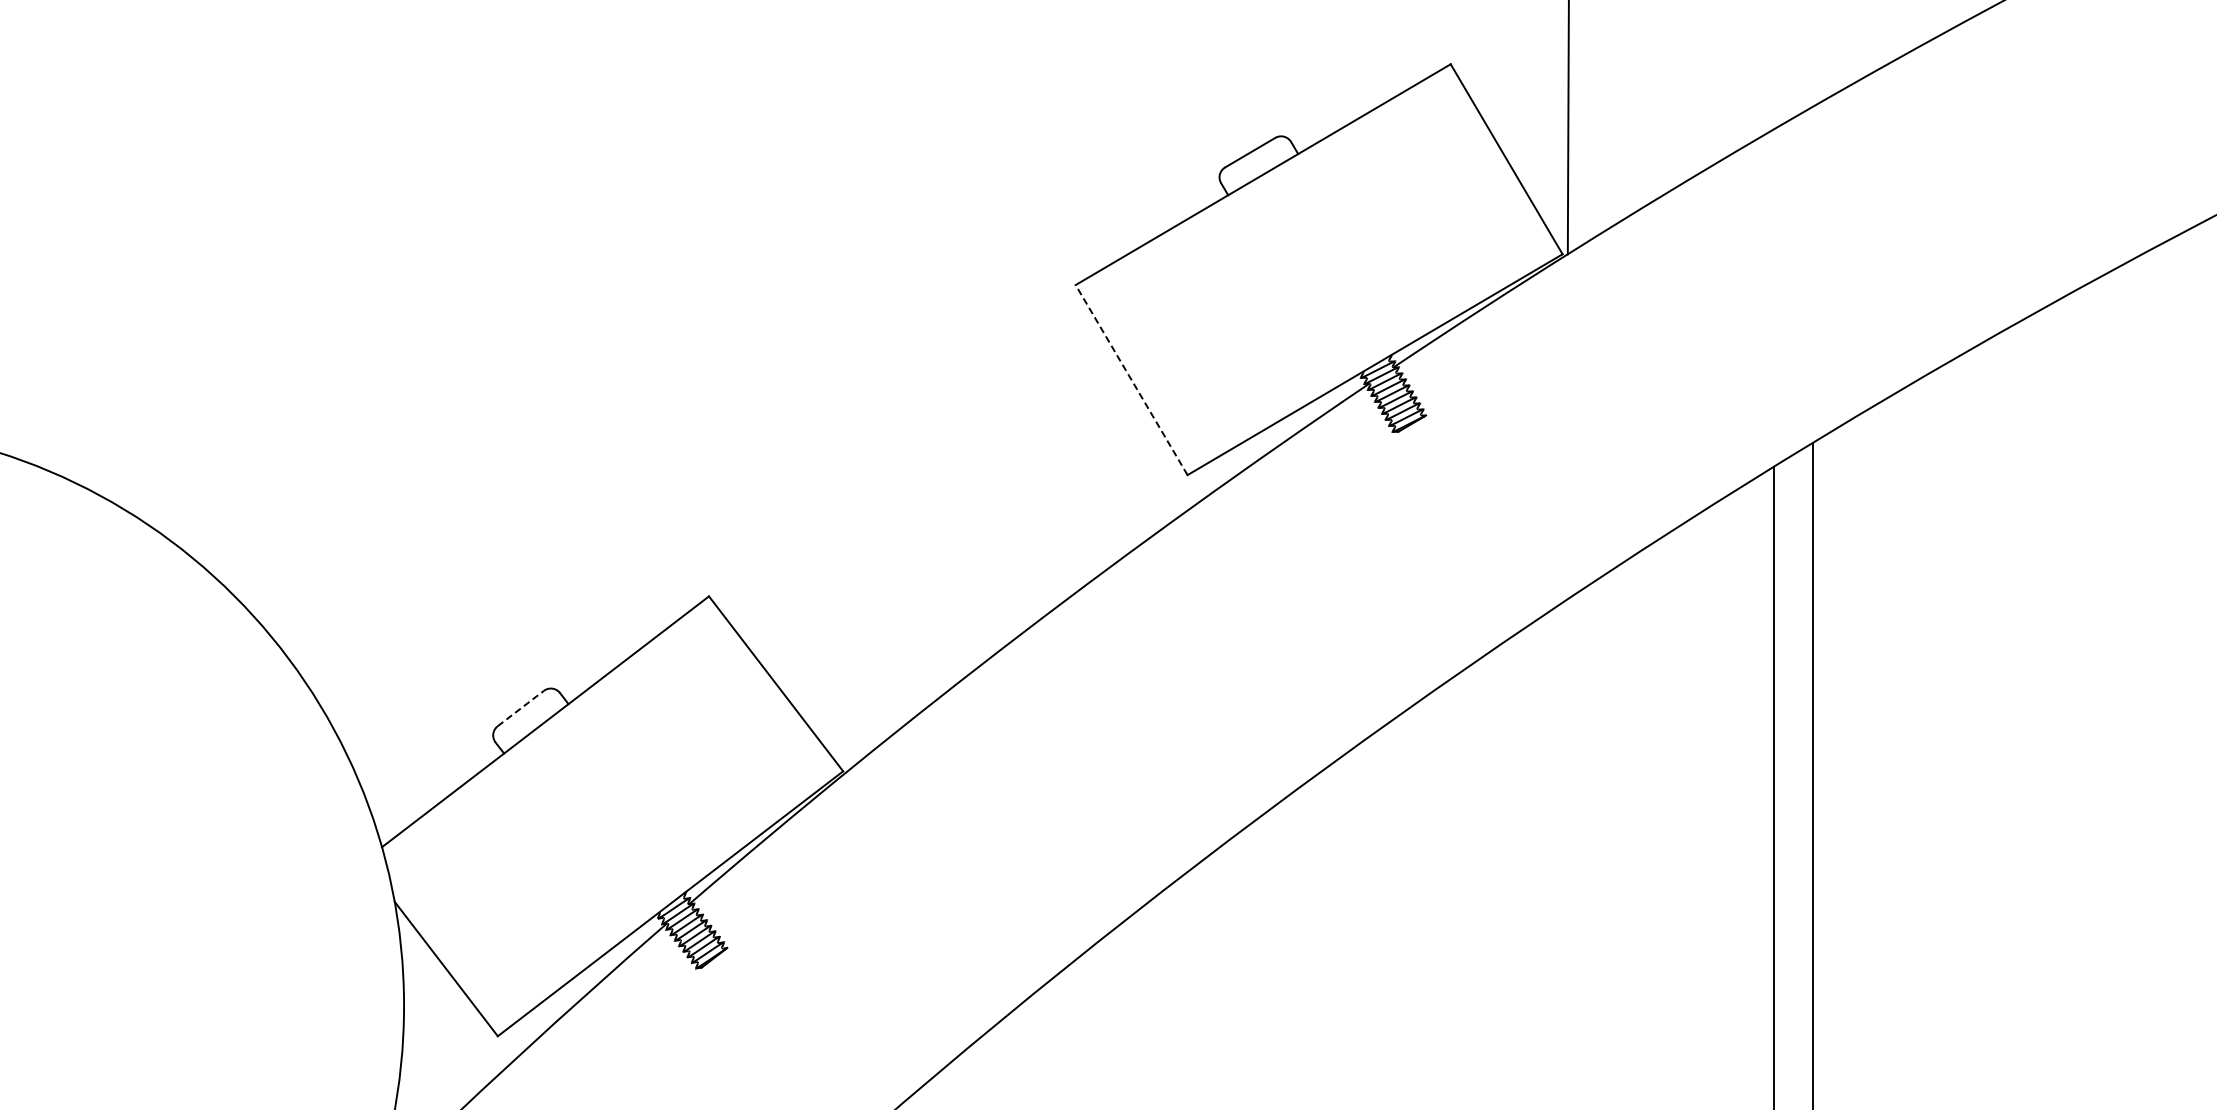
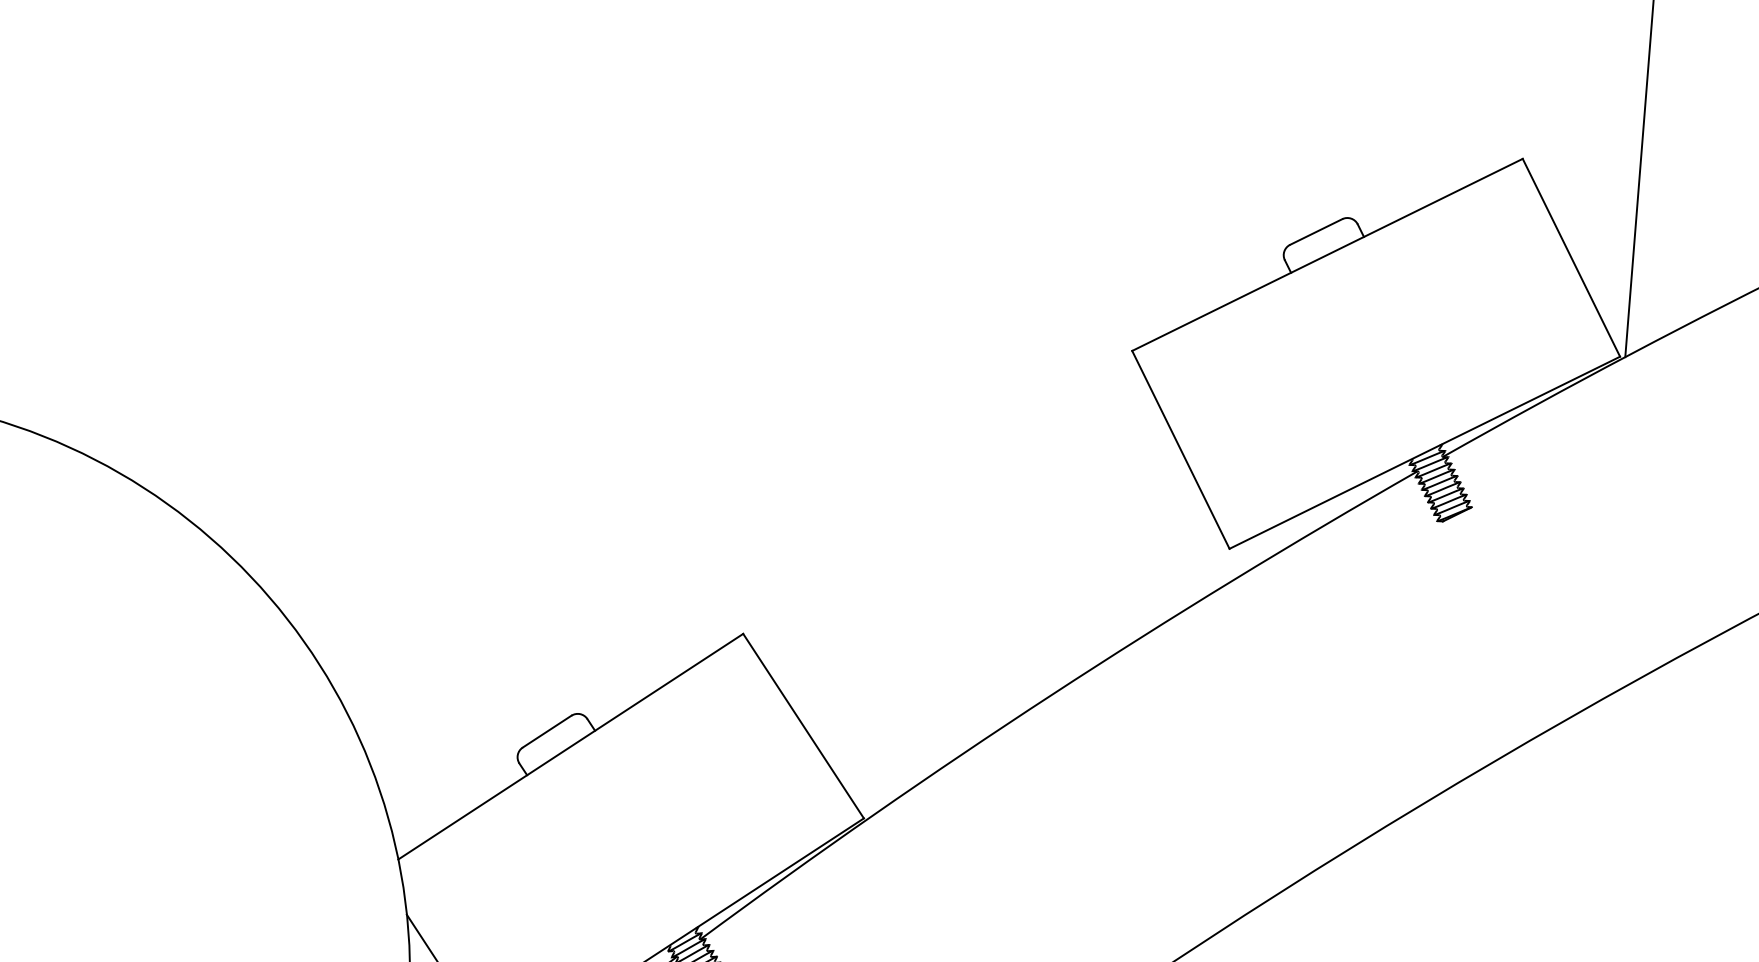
line: (1131, 379) -> (1180, 449), dashed -> solid
line: (521, 708) -> (547, 731), dashed -> solid

